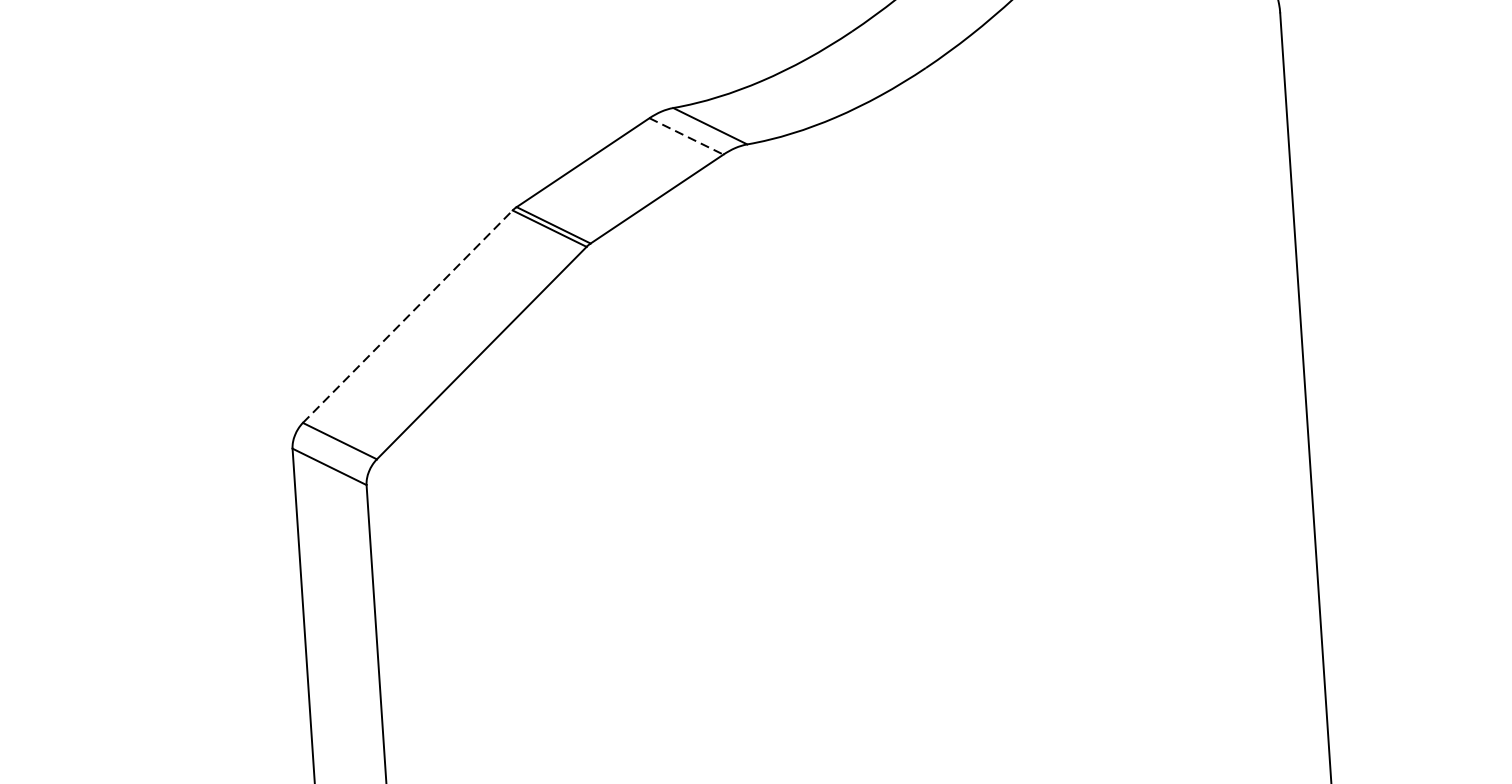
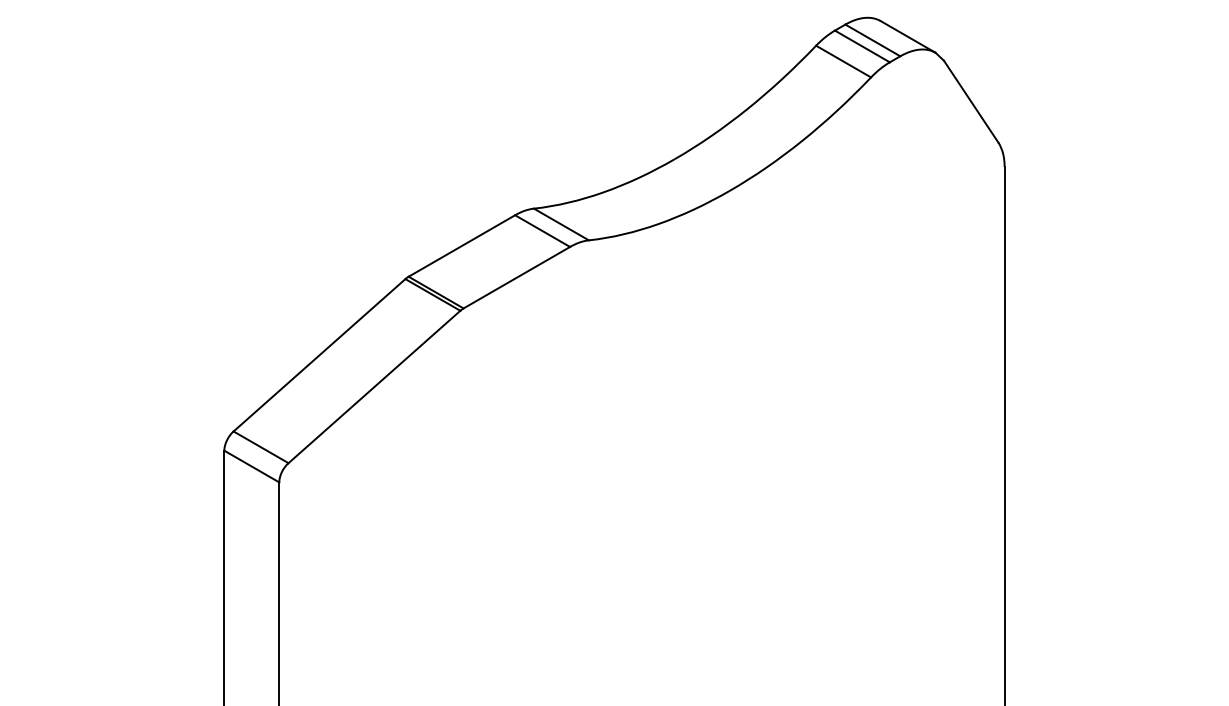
line: (686, 136) -> (542, 231), dashed -> solid
line: (407, 316) -> (319, 355), dashed -> solid

